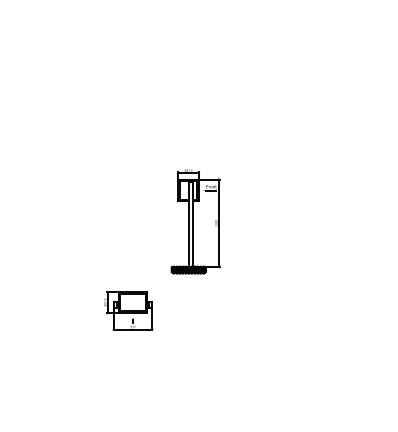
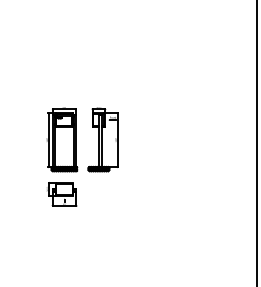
part: (129, 222) -> (62, 139), added

